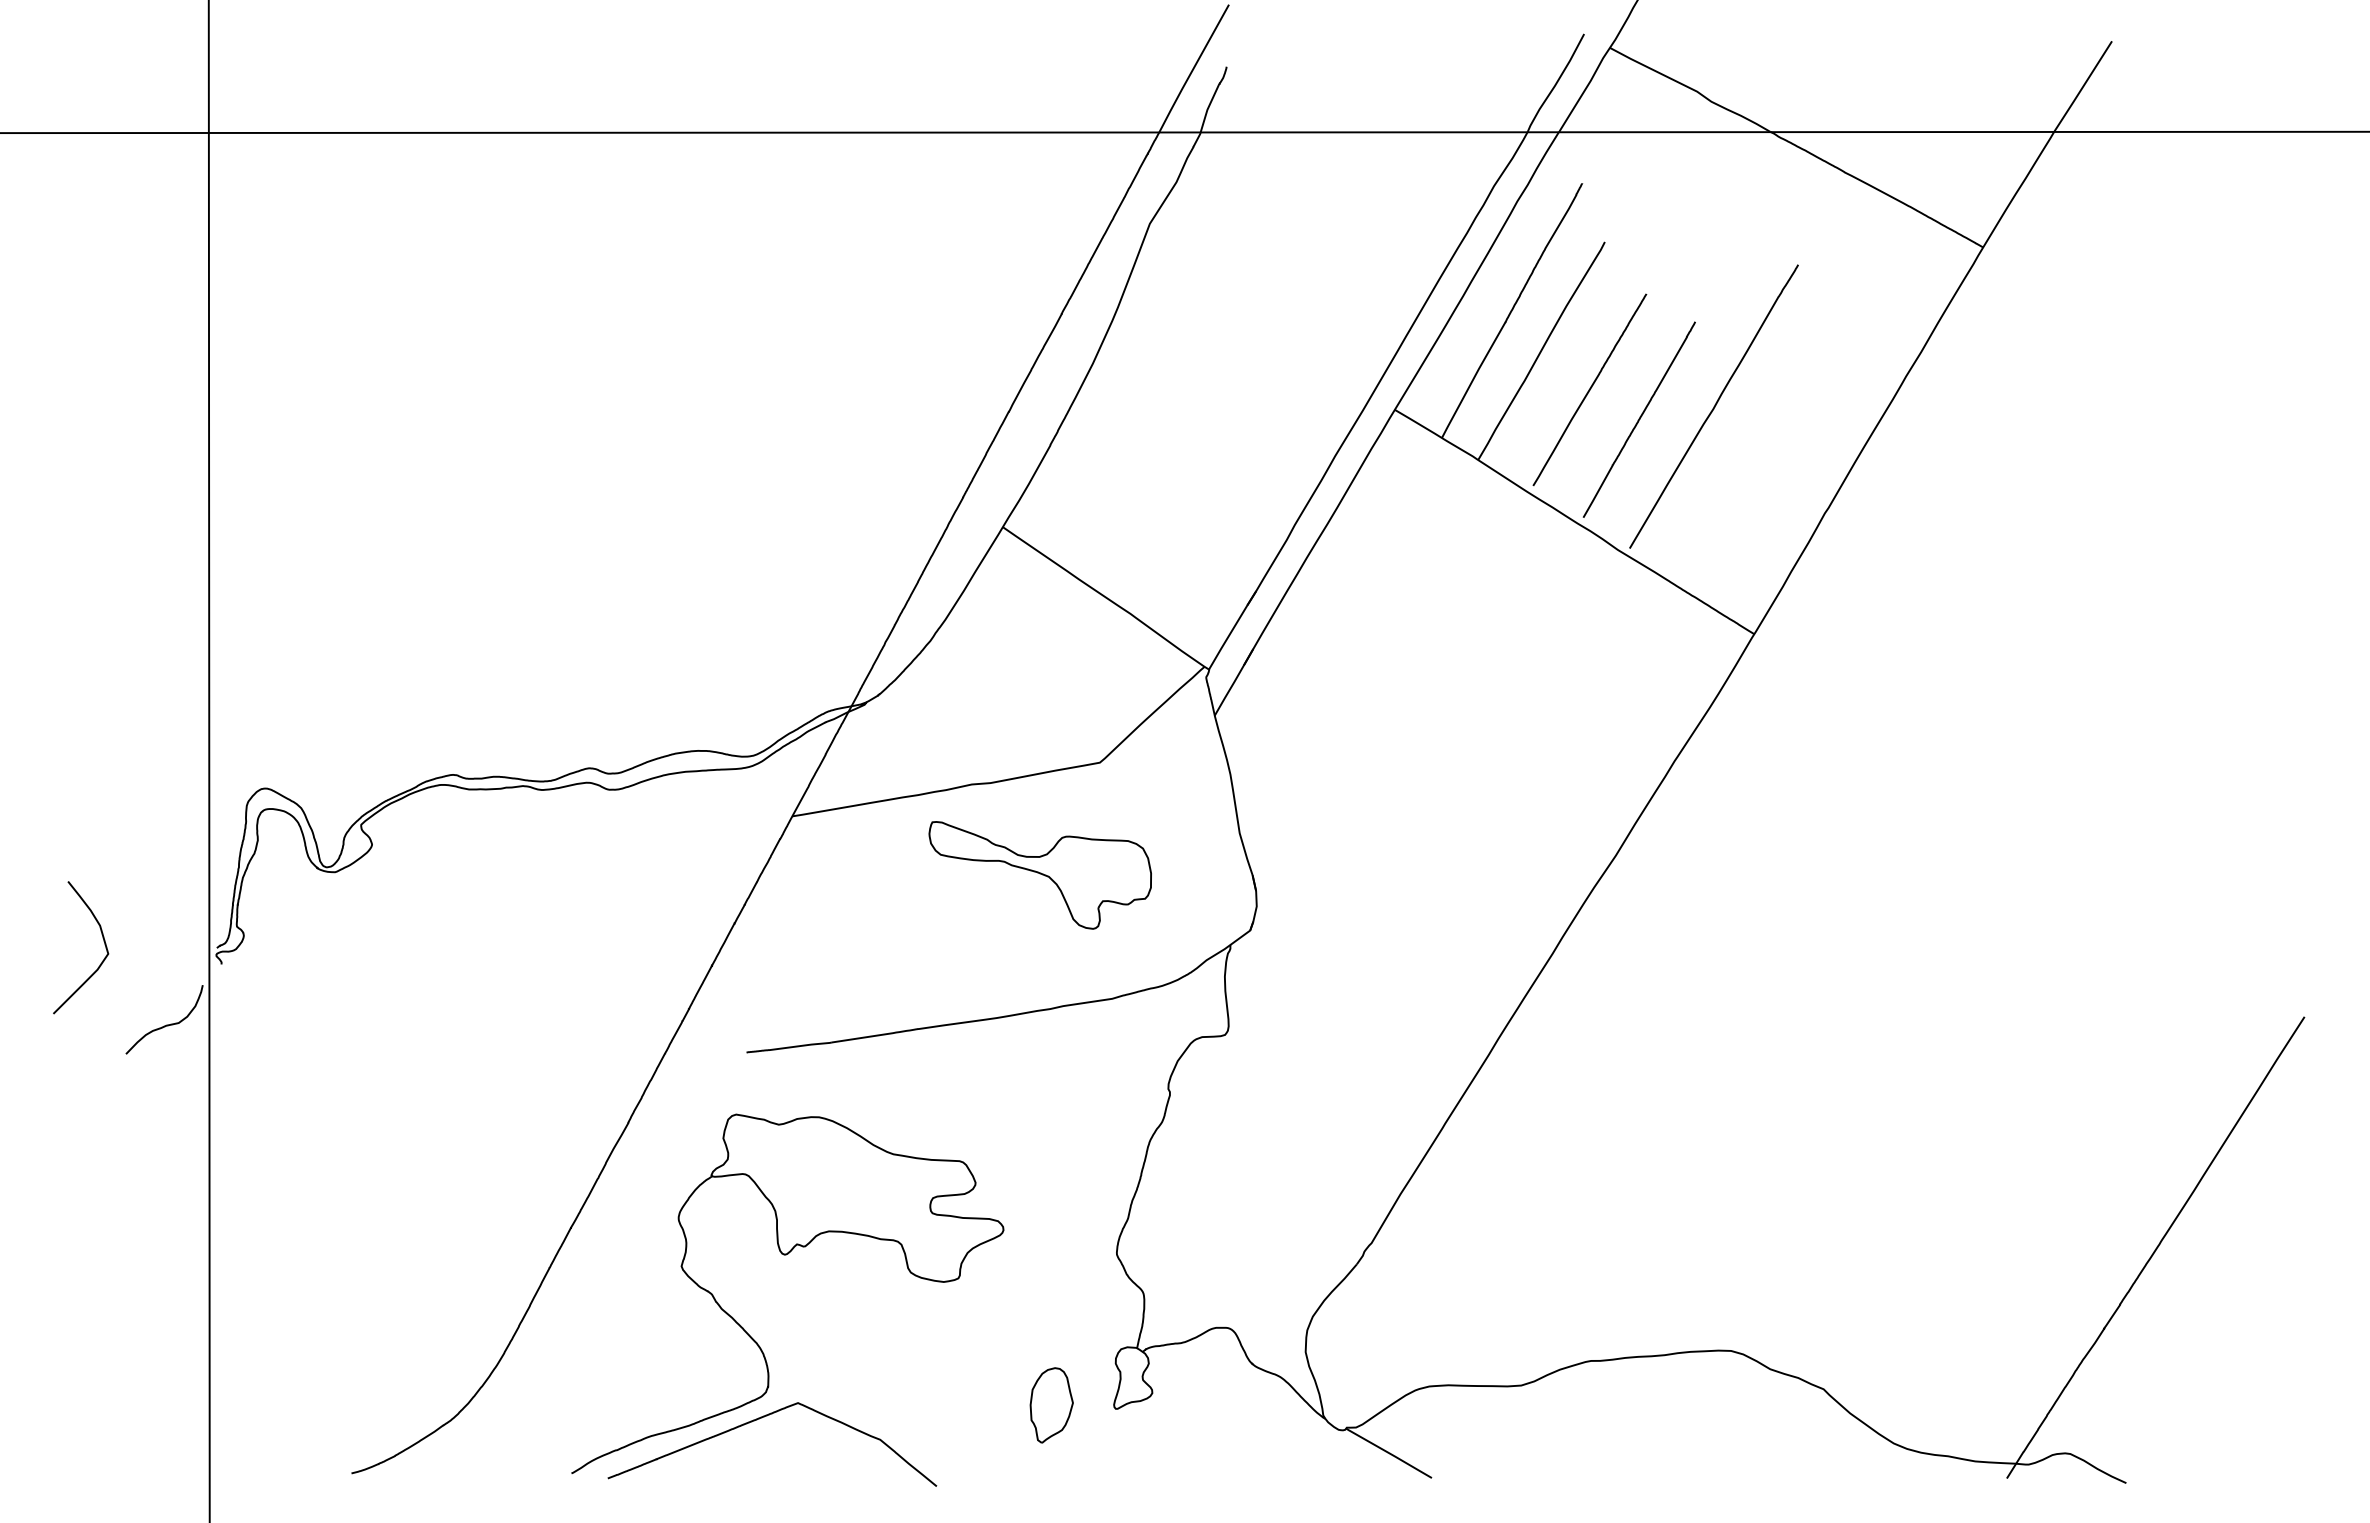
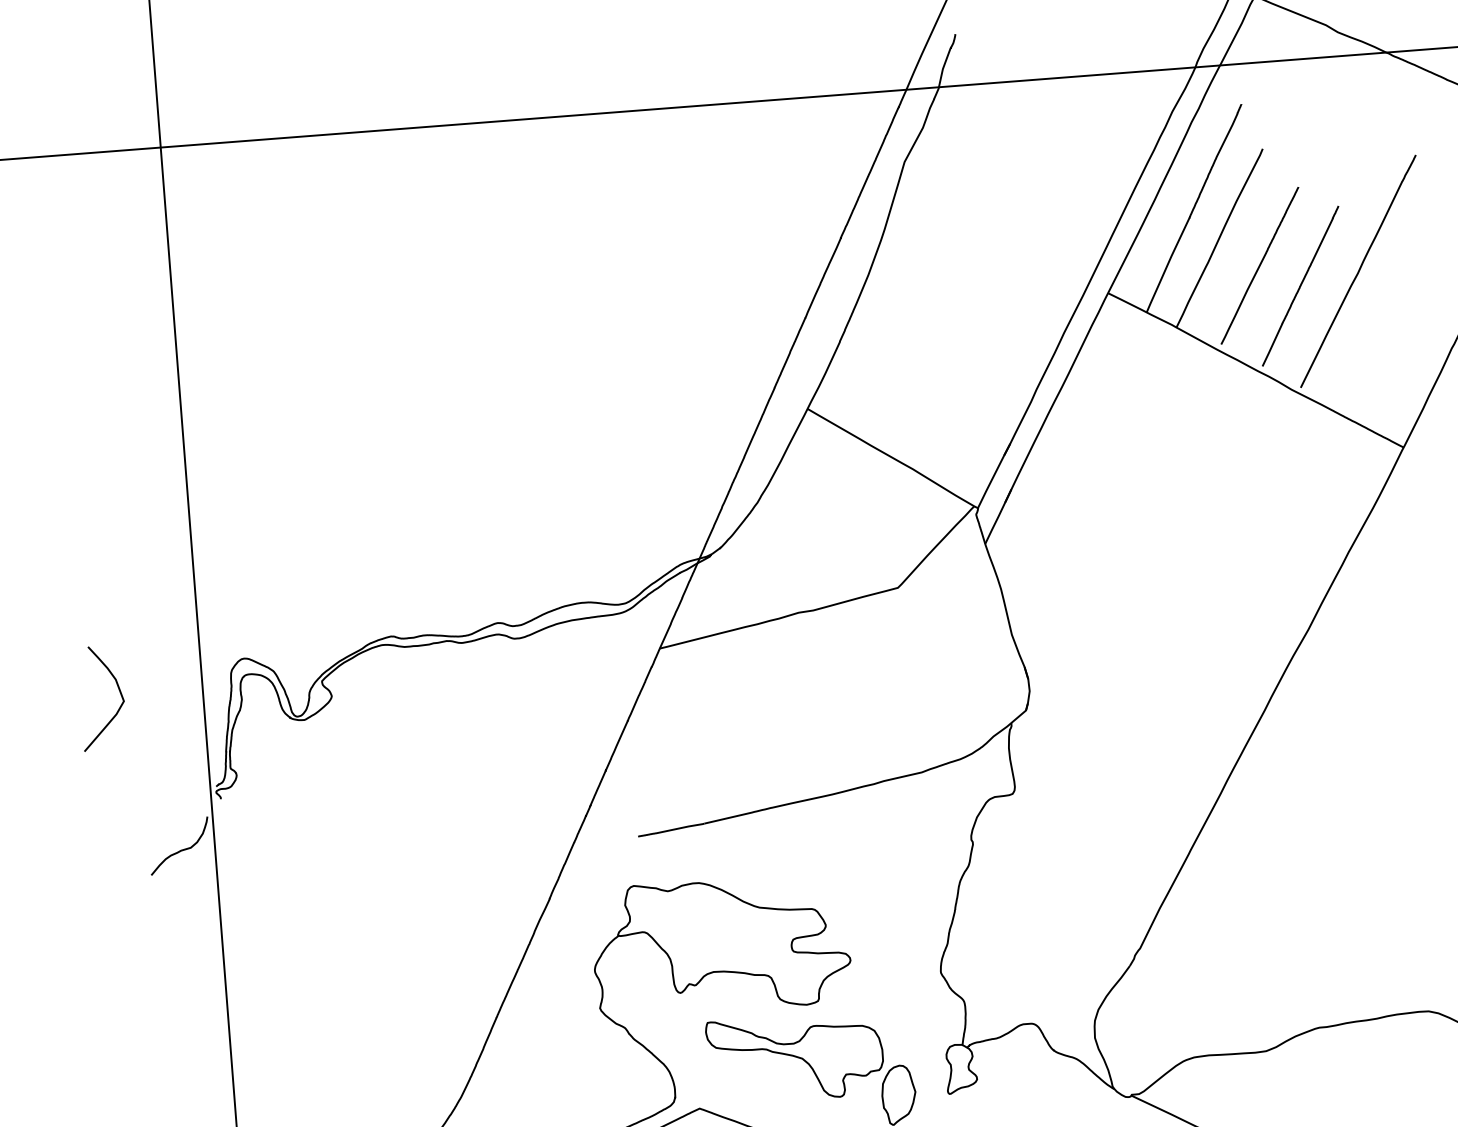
part: (1039, 875) -> (794, 1058), moved
curve: (103, 941) -> (119, 691), moved

